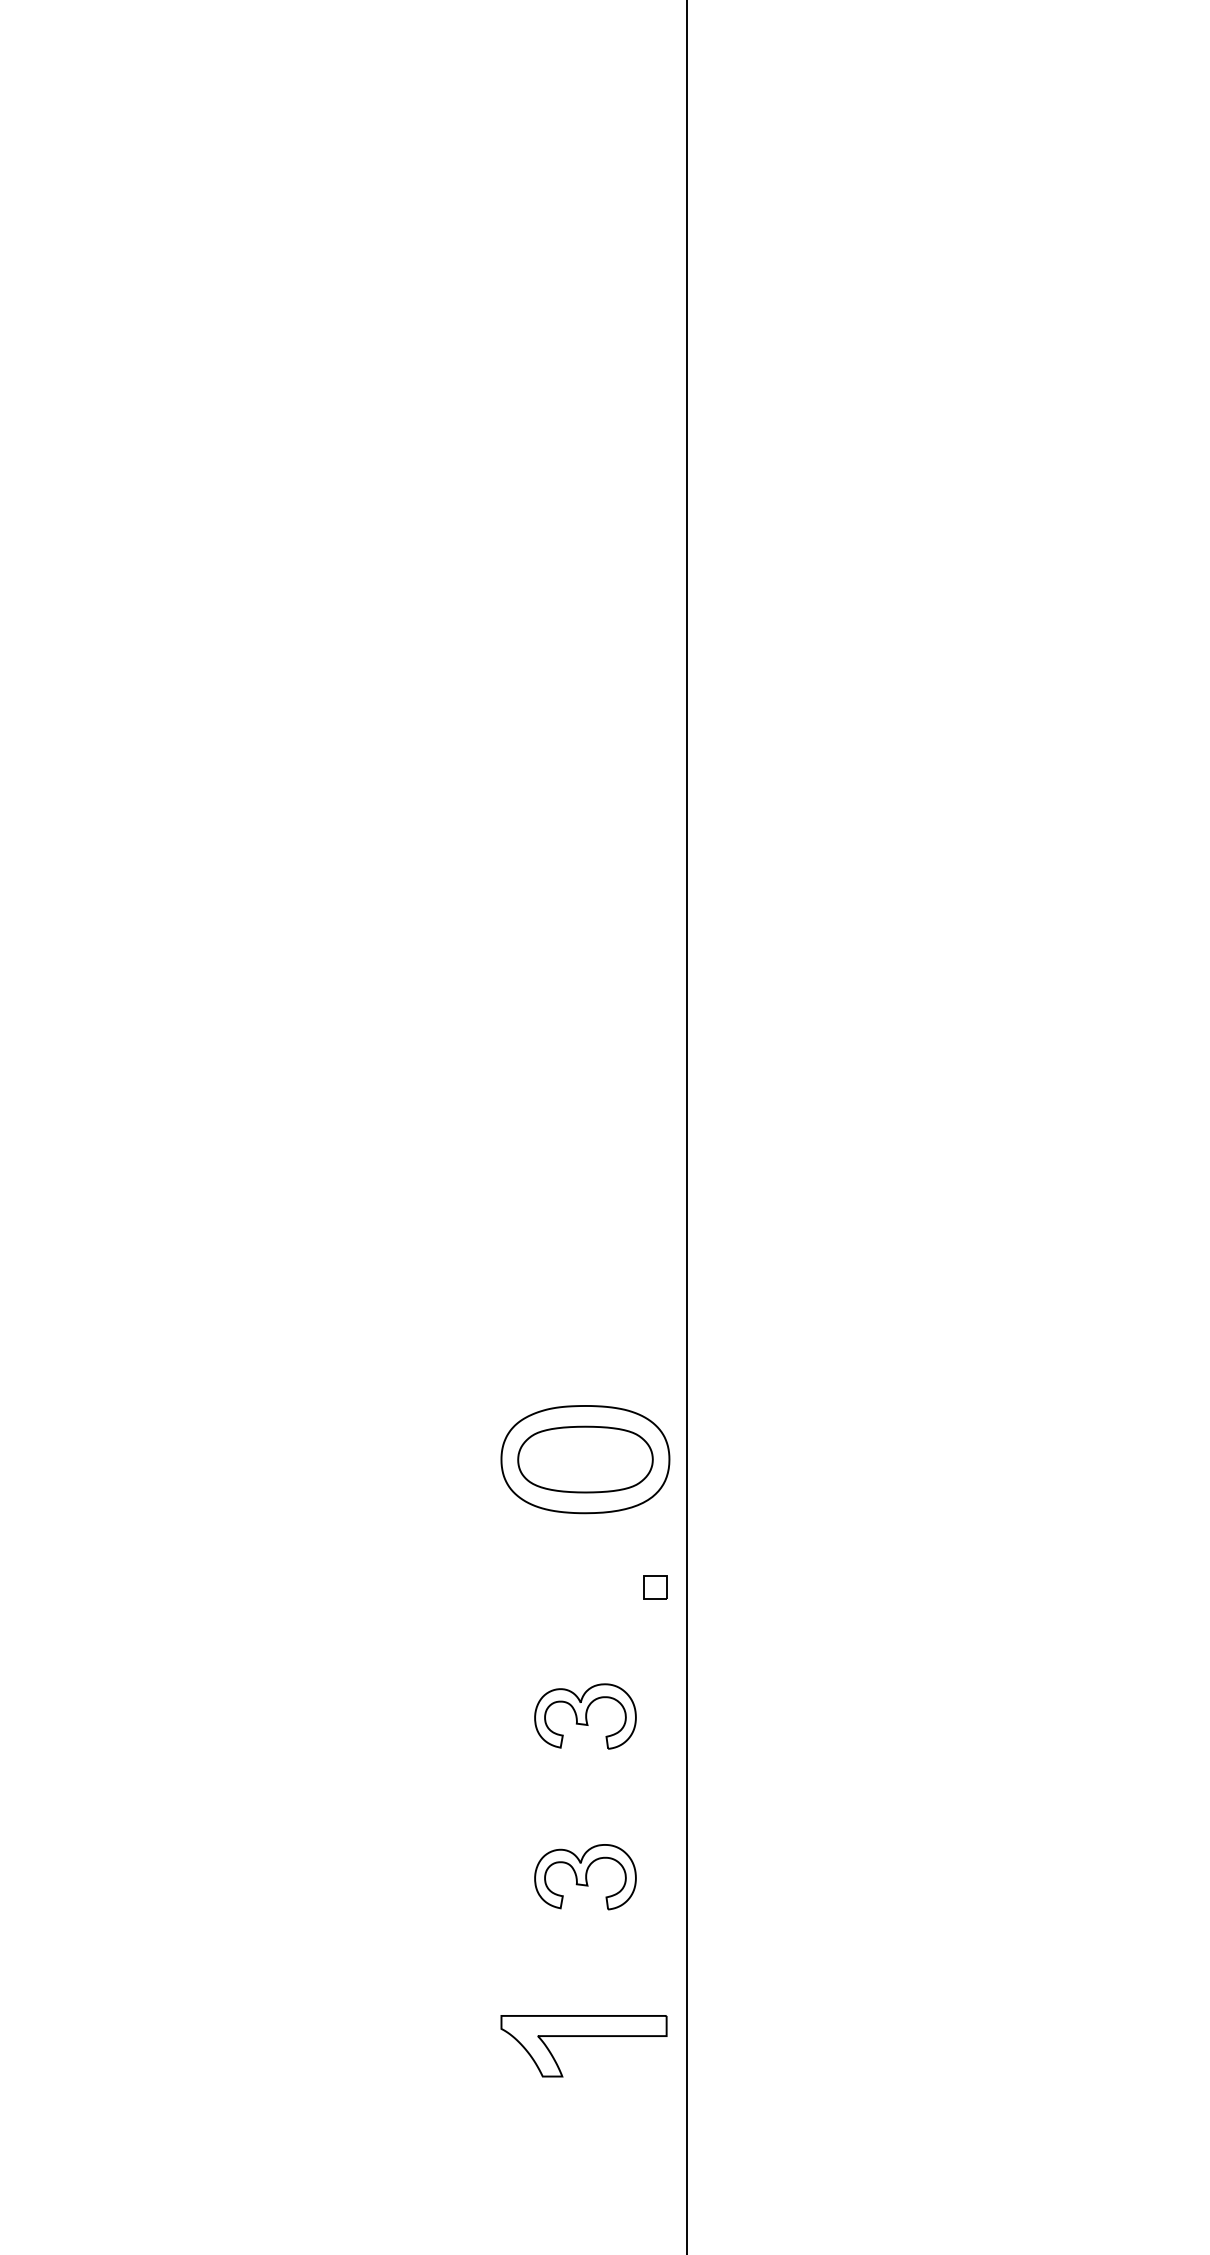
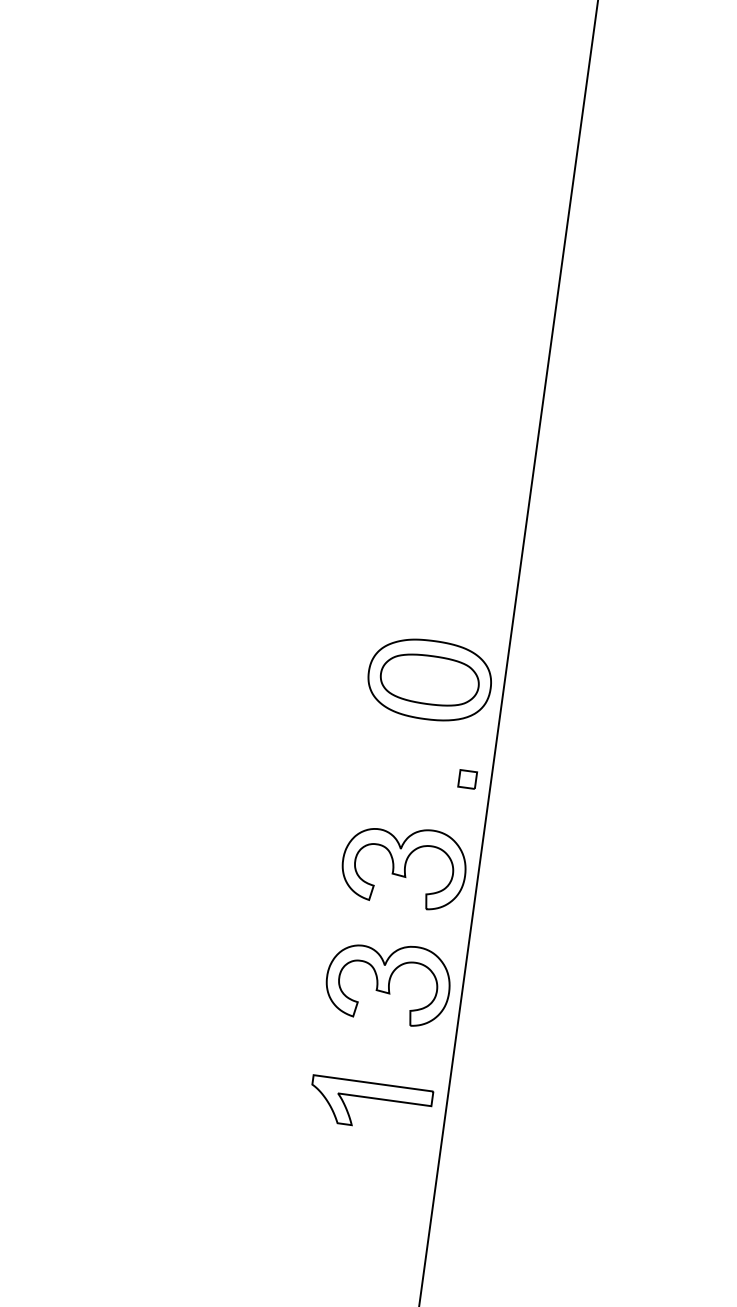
part: (585, 1716) -> (404, 866), size x1.67
part: (585, 1876) -> (388, 982), size x1.67

